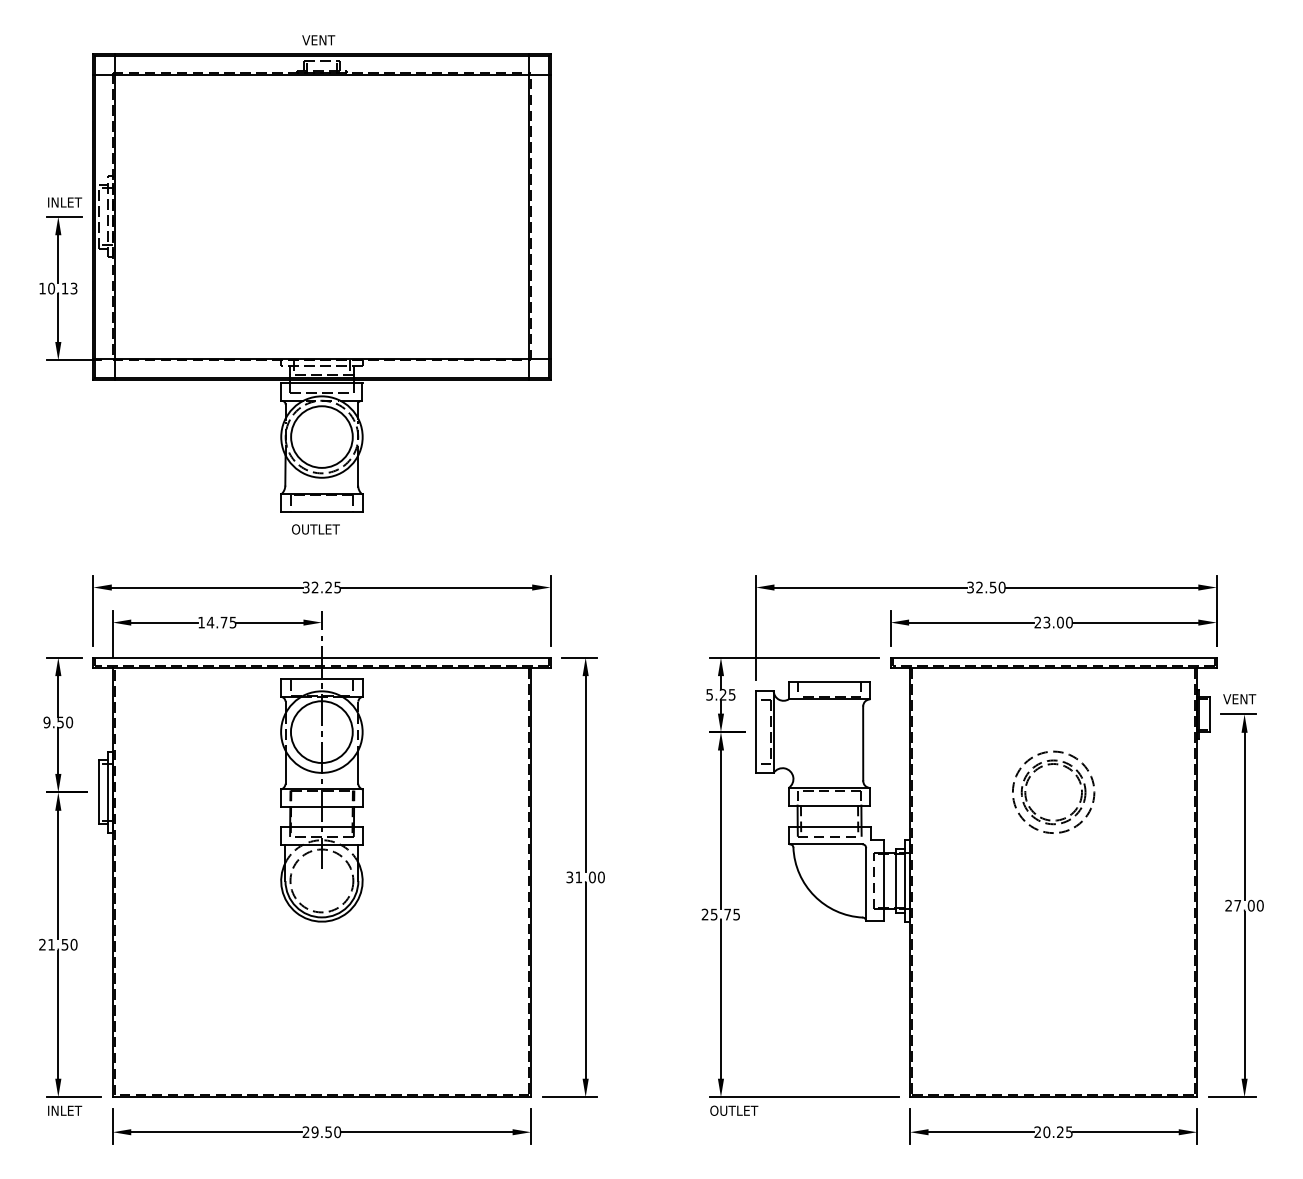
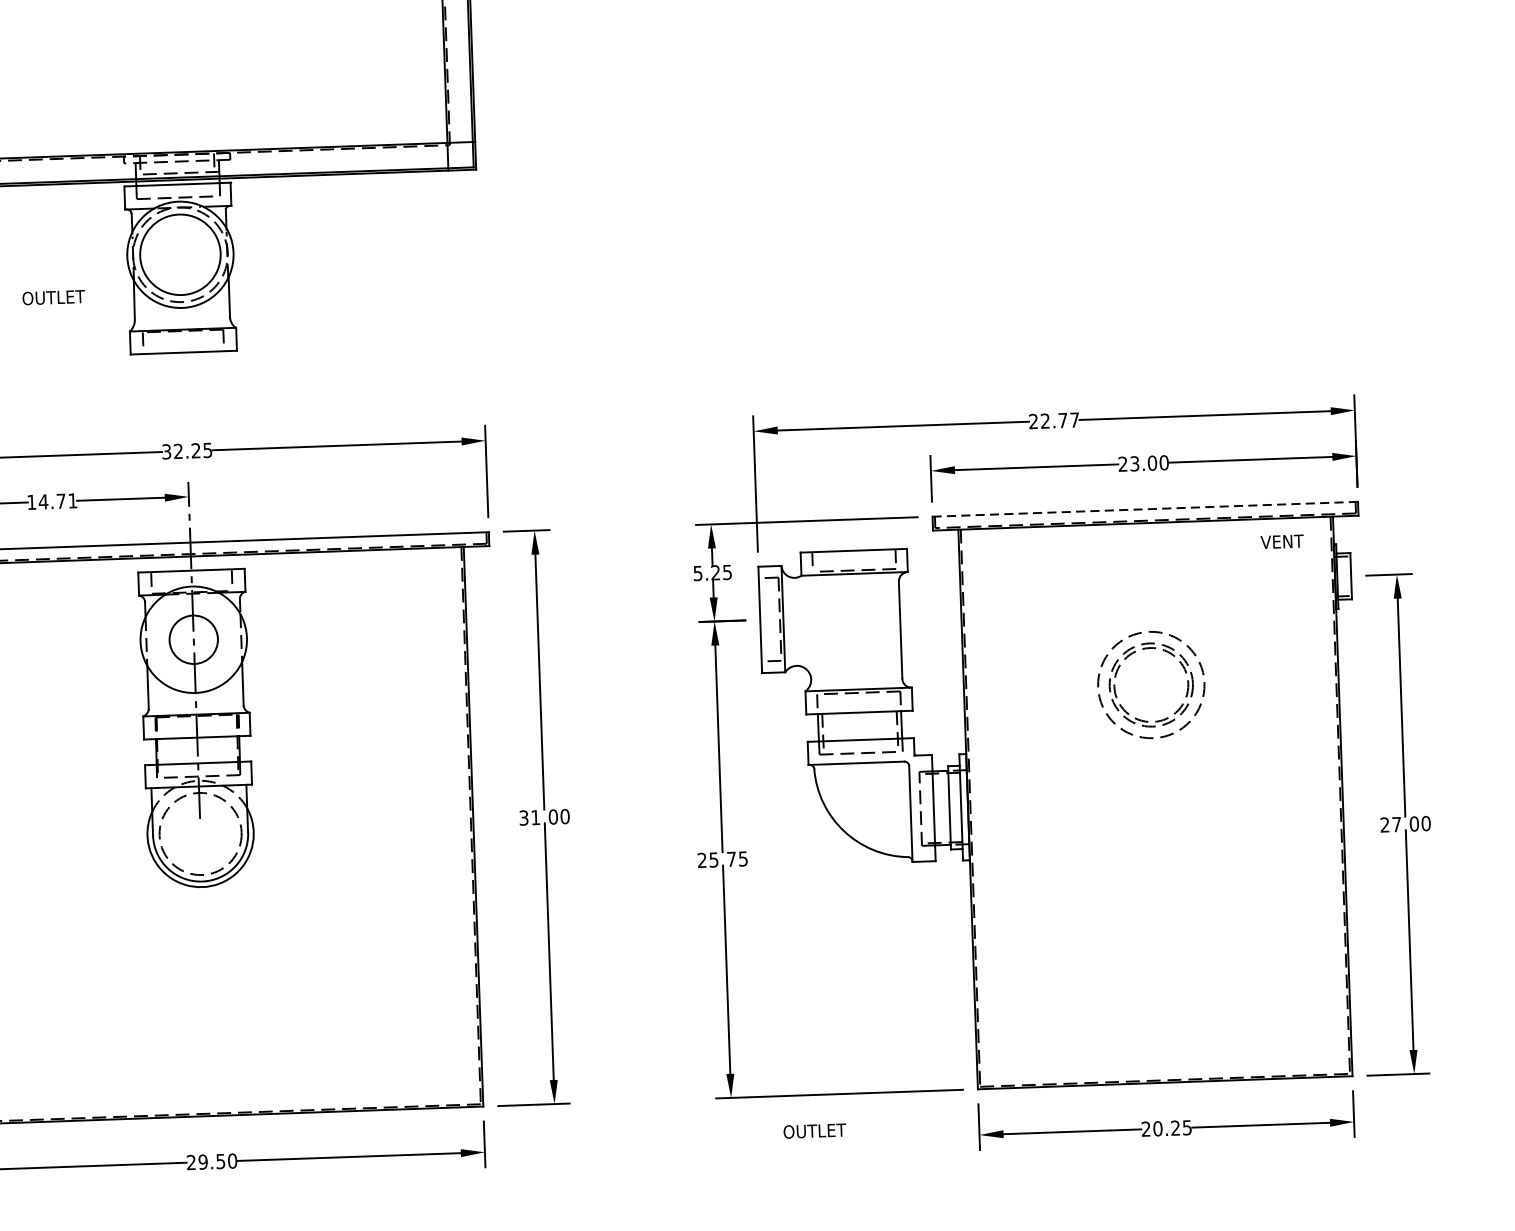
text: (315, 529) -> (53, 297), moved
text: (986, 587) -> (1054, 420), 32.50 -> 22.77
text: (232, 622) -> (72, 500), 14.75 -> 14.71
line: (1054, 657) -> (1146, 509), solid -> dashed
text: (1239, 699) -> (1282, 542), moved
circle: (321, 732) -> (193, 640), size x0.6
text: (734, 1110) -> (815, 1130), moved

